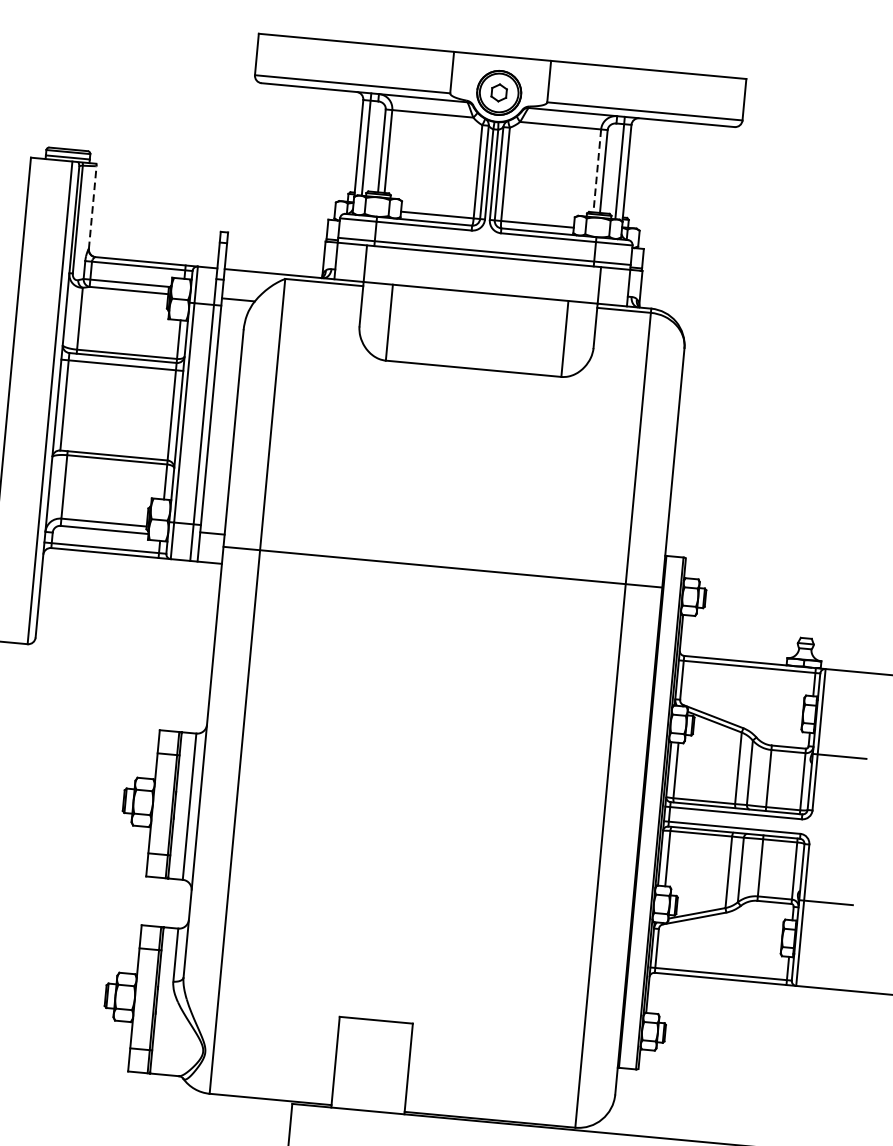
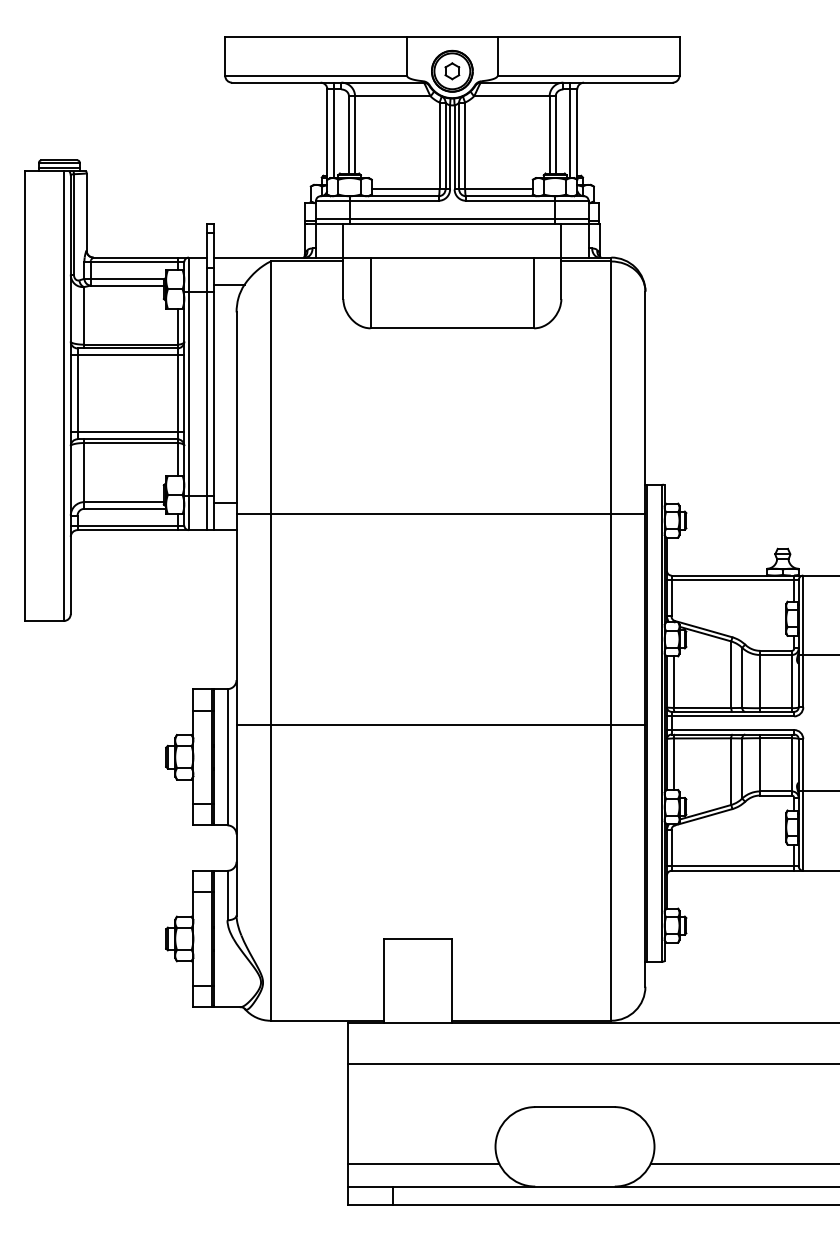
line: (597, 170) -> (549, 134), dashed -> solid
line: (92, 208) -> (86, 212), dashed -> solid
line: (114, 448) -> (127, 432), added
line: (421, 793) -> (440, 725), added

